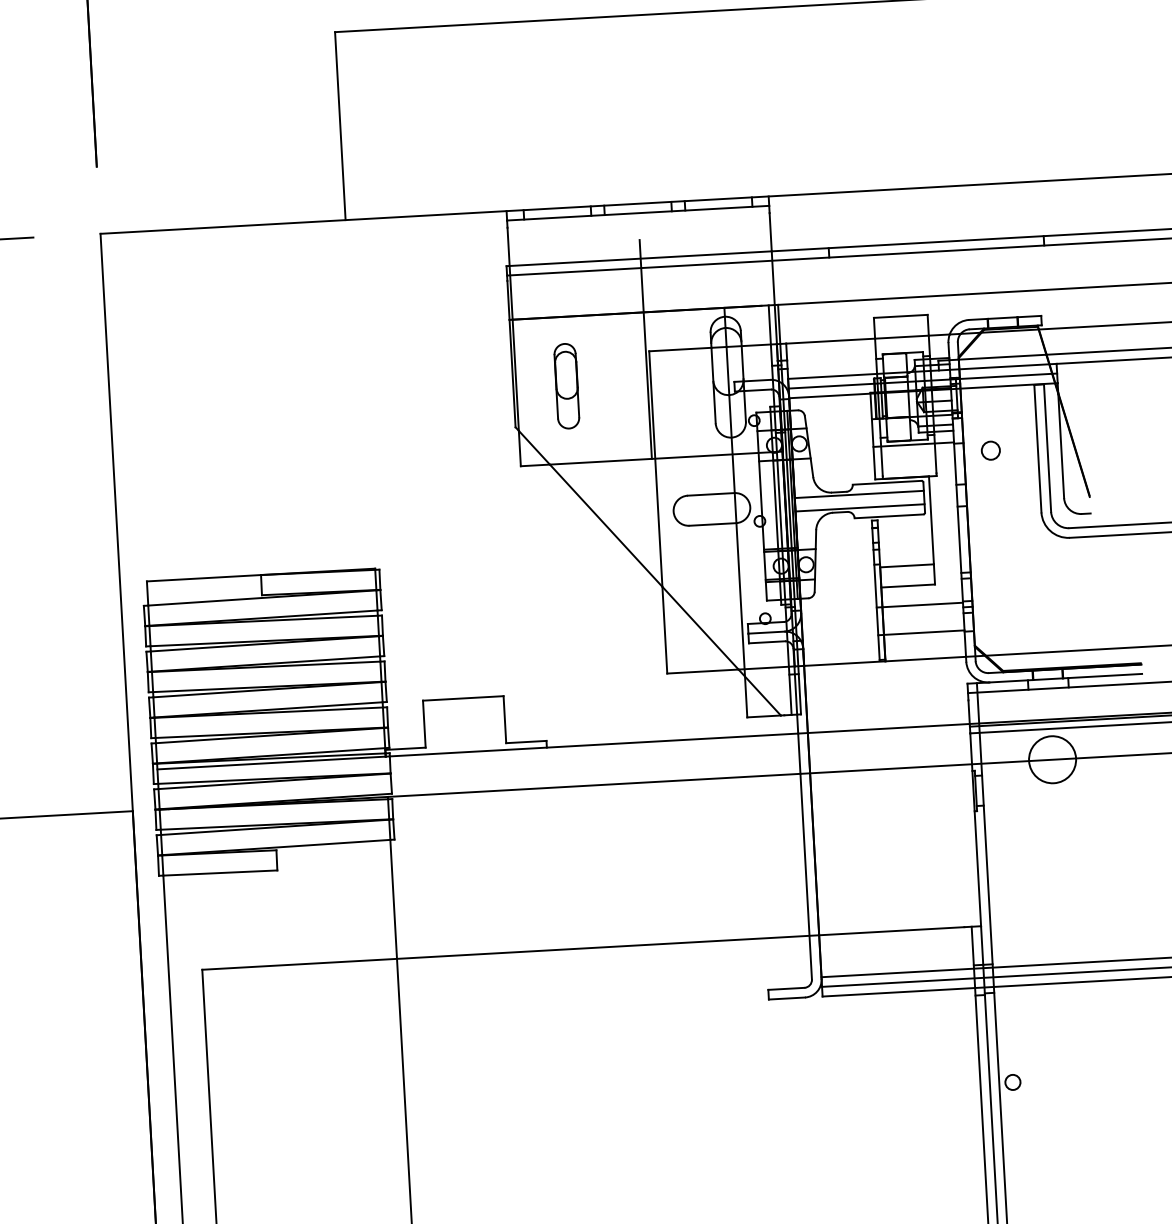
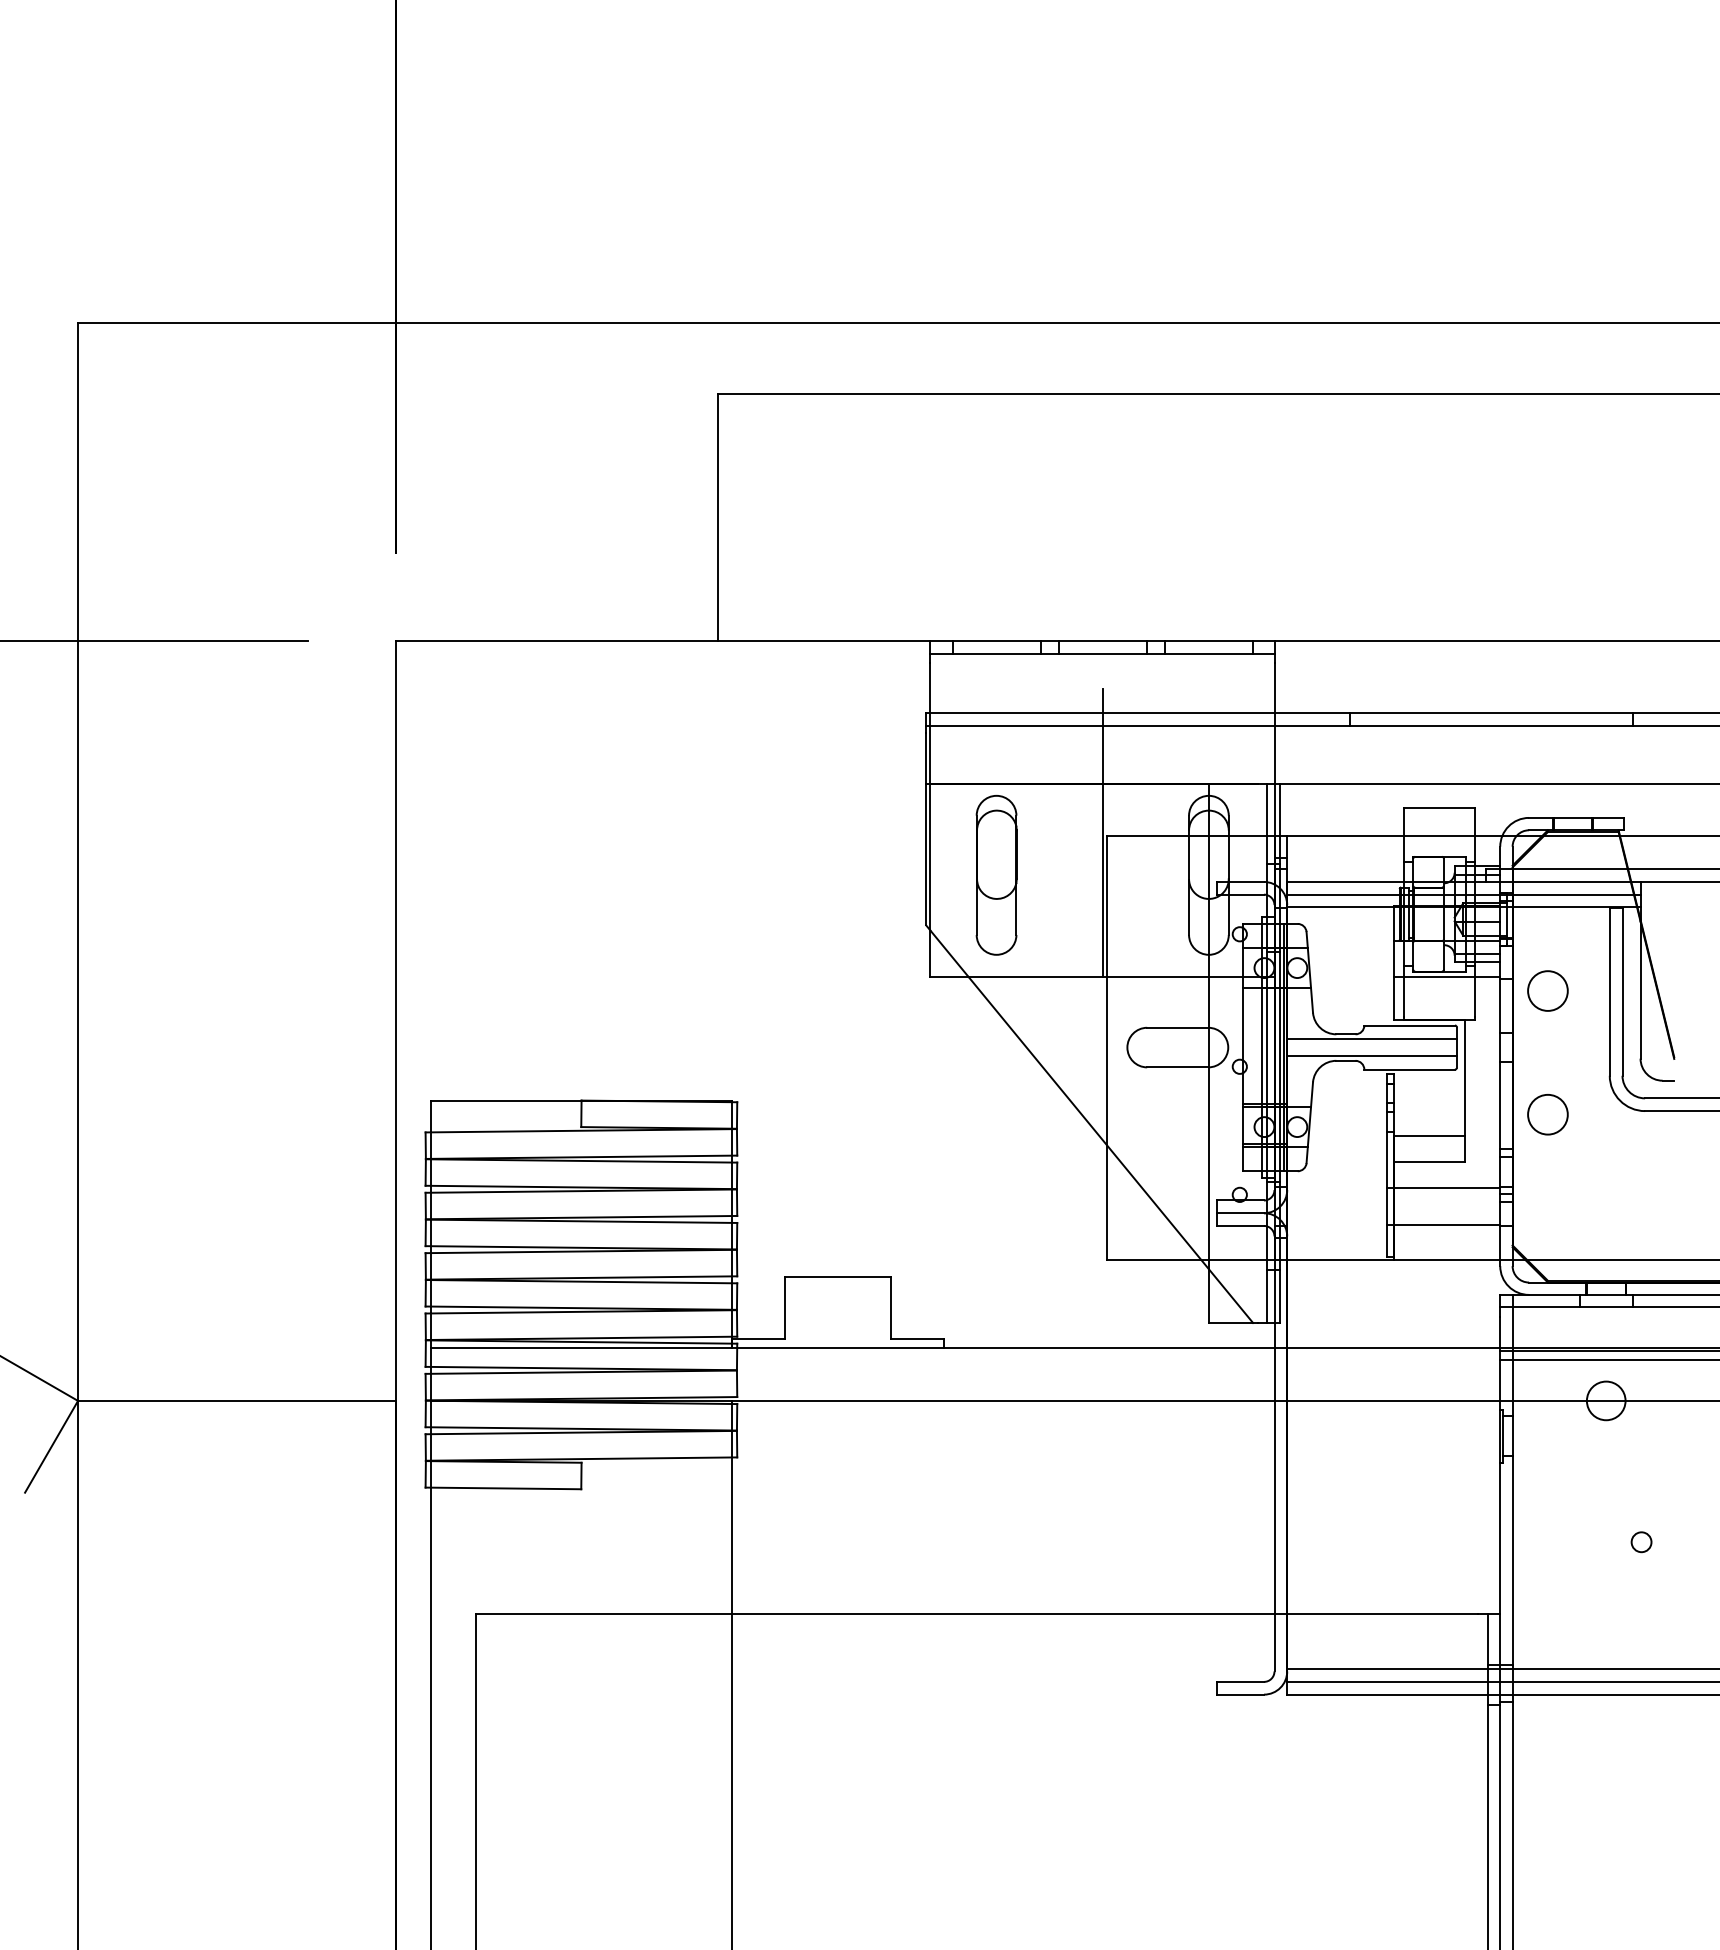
part: (566, 386) -> (996, 875), size x1.43
circle: (990, 450) -> (1547, 990), size x1.67
circle: (995, 544) -> (1547, 1114), added
circle: (1052, 759) -> (1605, 1400), size x0.62
circle: (1012, 1082) -> (1641, 1542), moved

